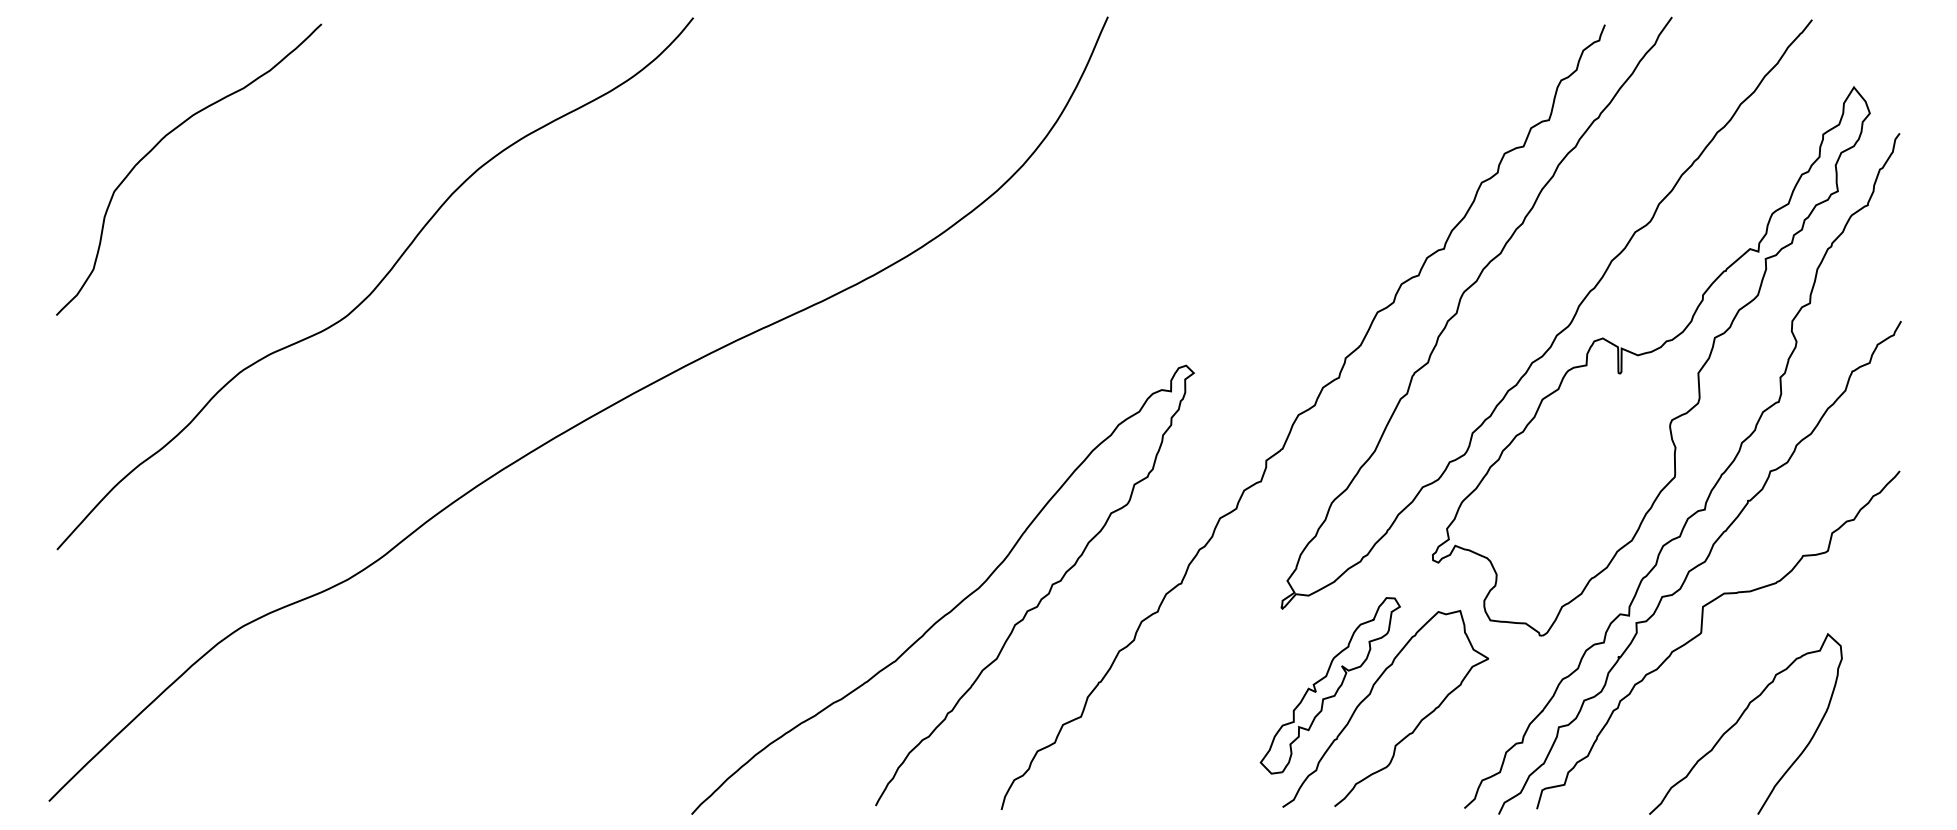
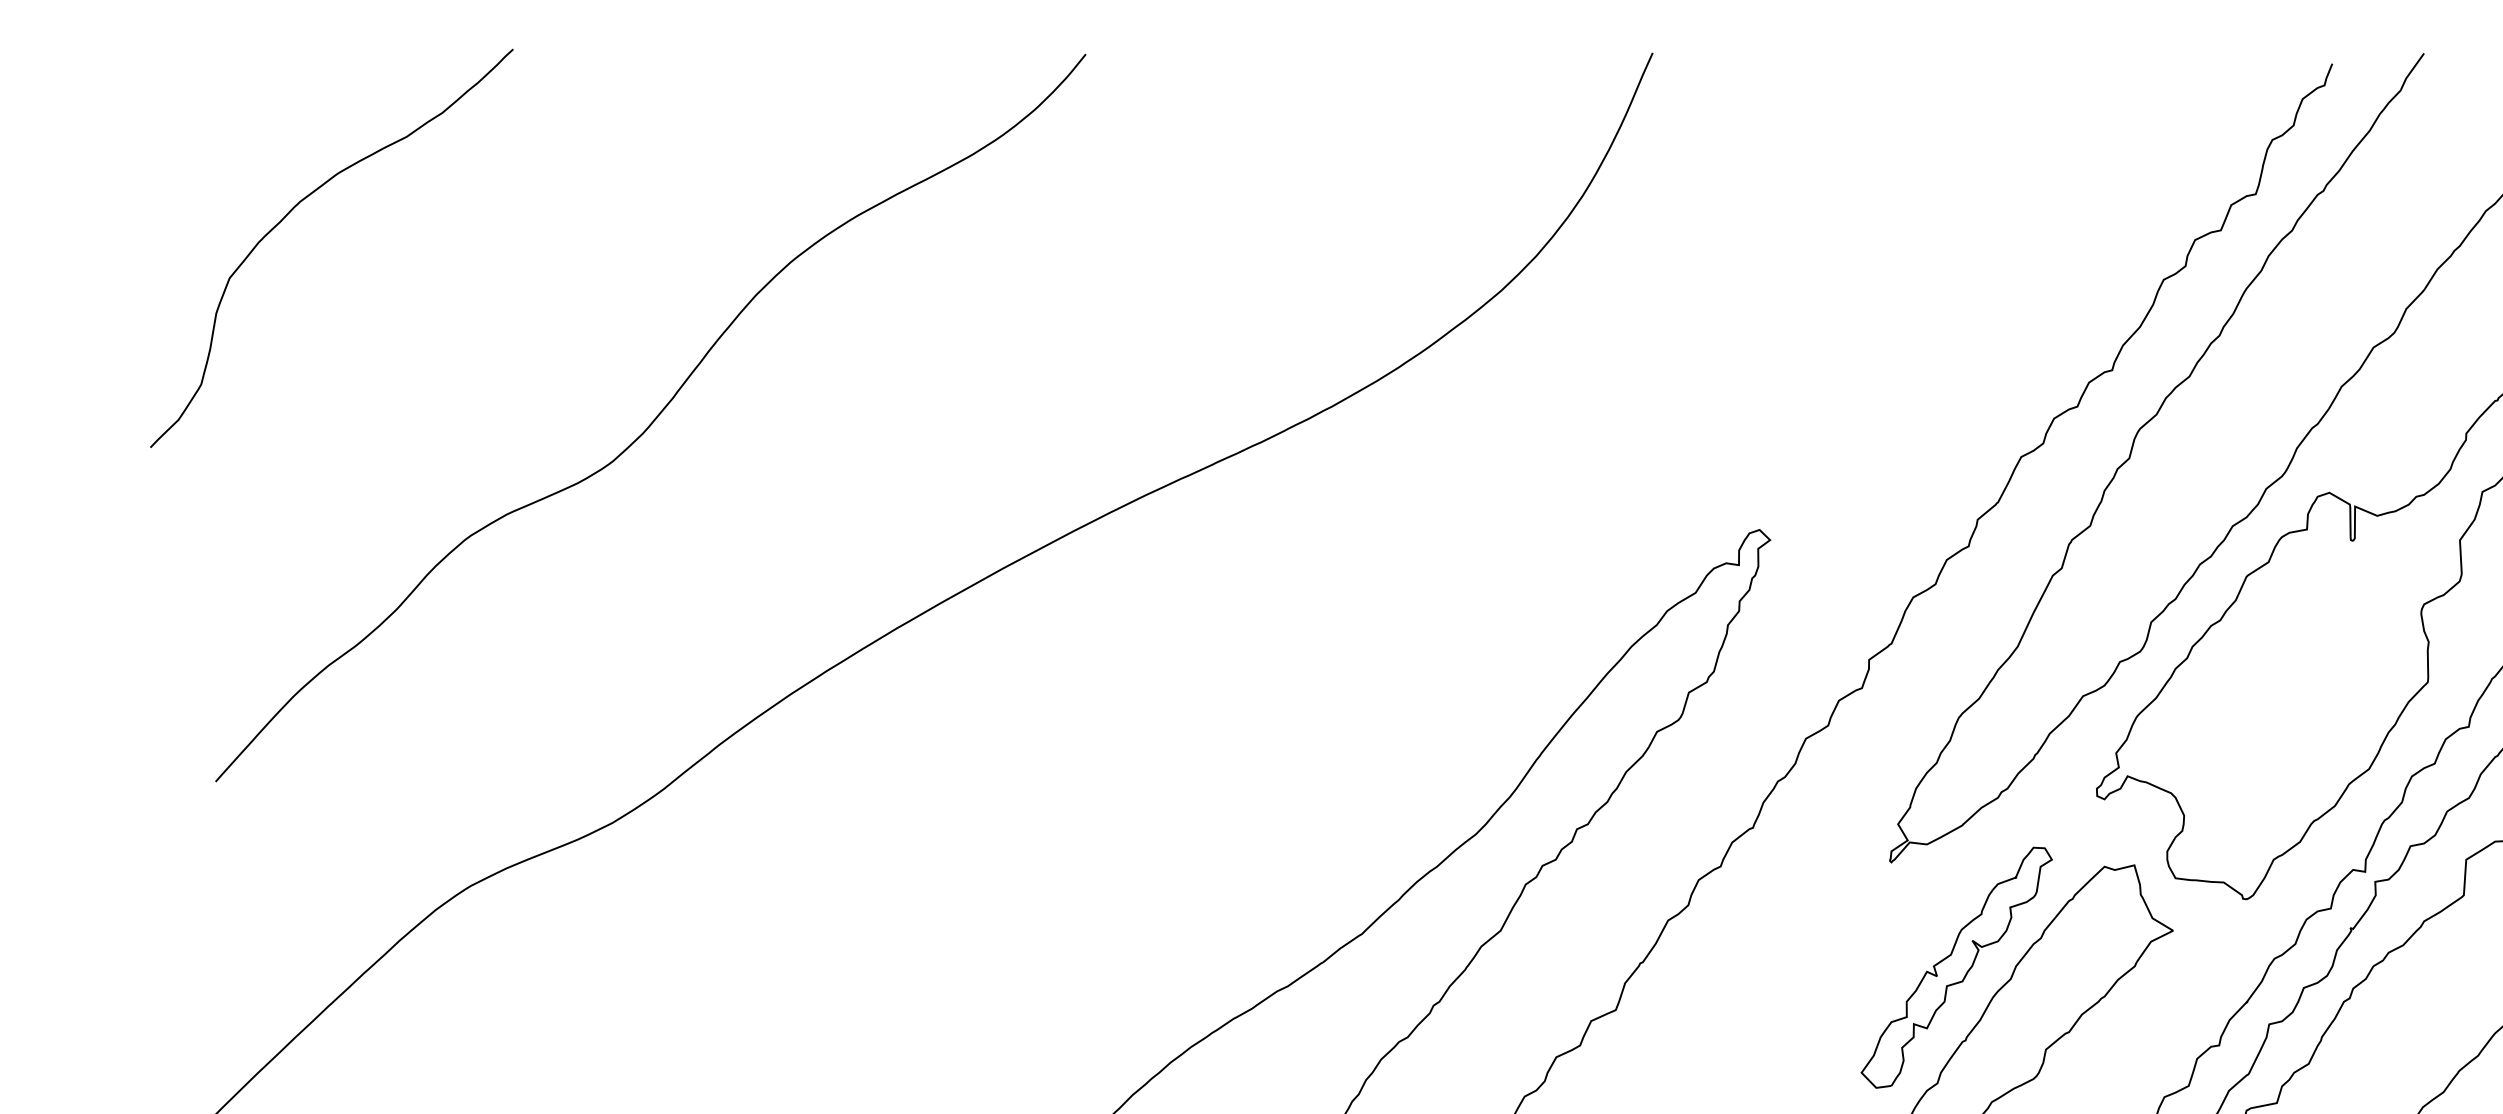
curve: (161, 141) -> (294, 209), moved

